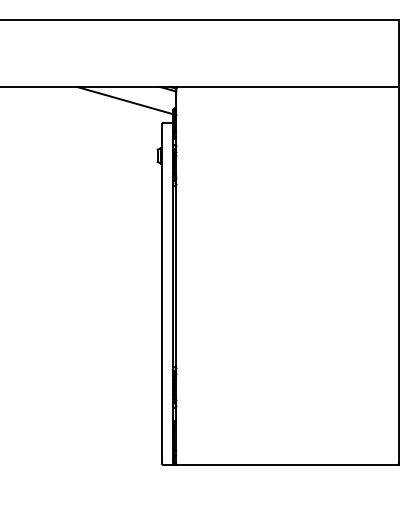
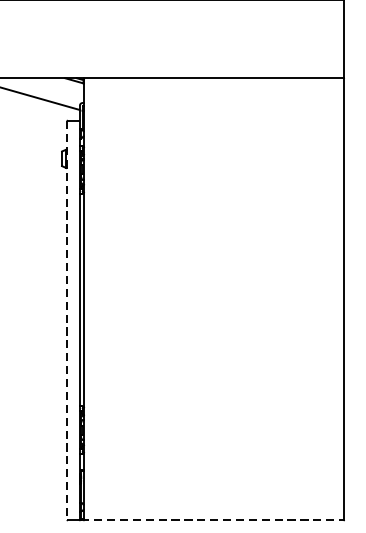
line: (162, 294) -> (67, 321), solid -> dashed
line: (286, 464) -> (212, 520), solid -> dashed

